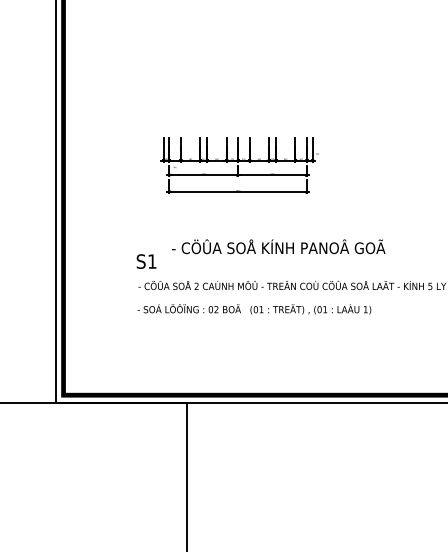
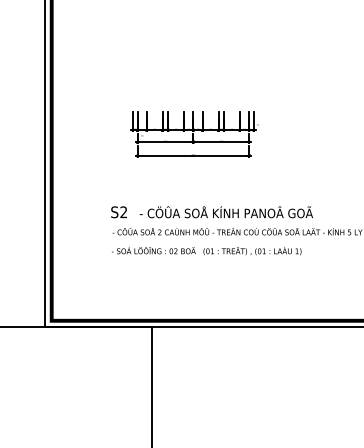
text: (277, 247) -> (225, 212), moved
text: (151, 260) -> (123, 211), S1 -> S2

